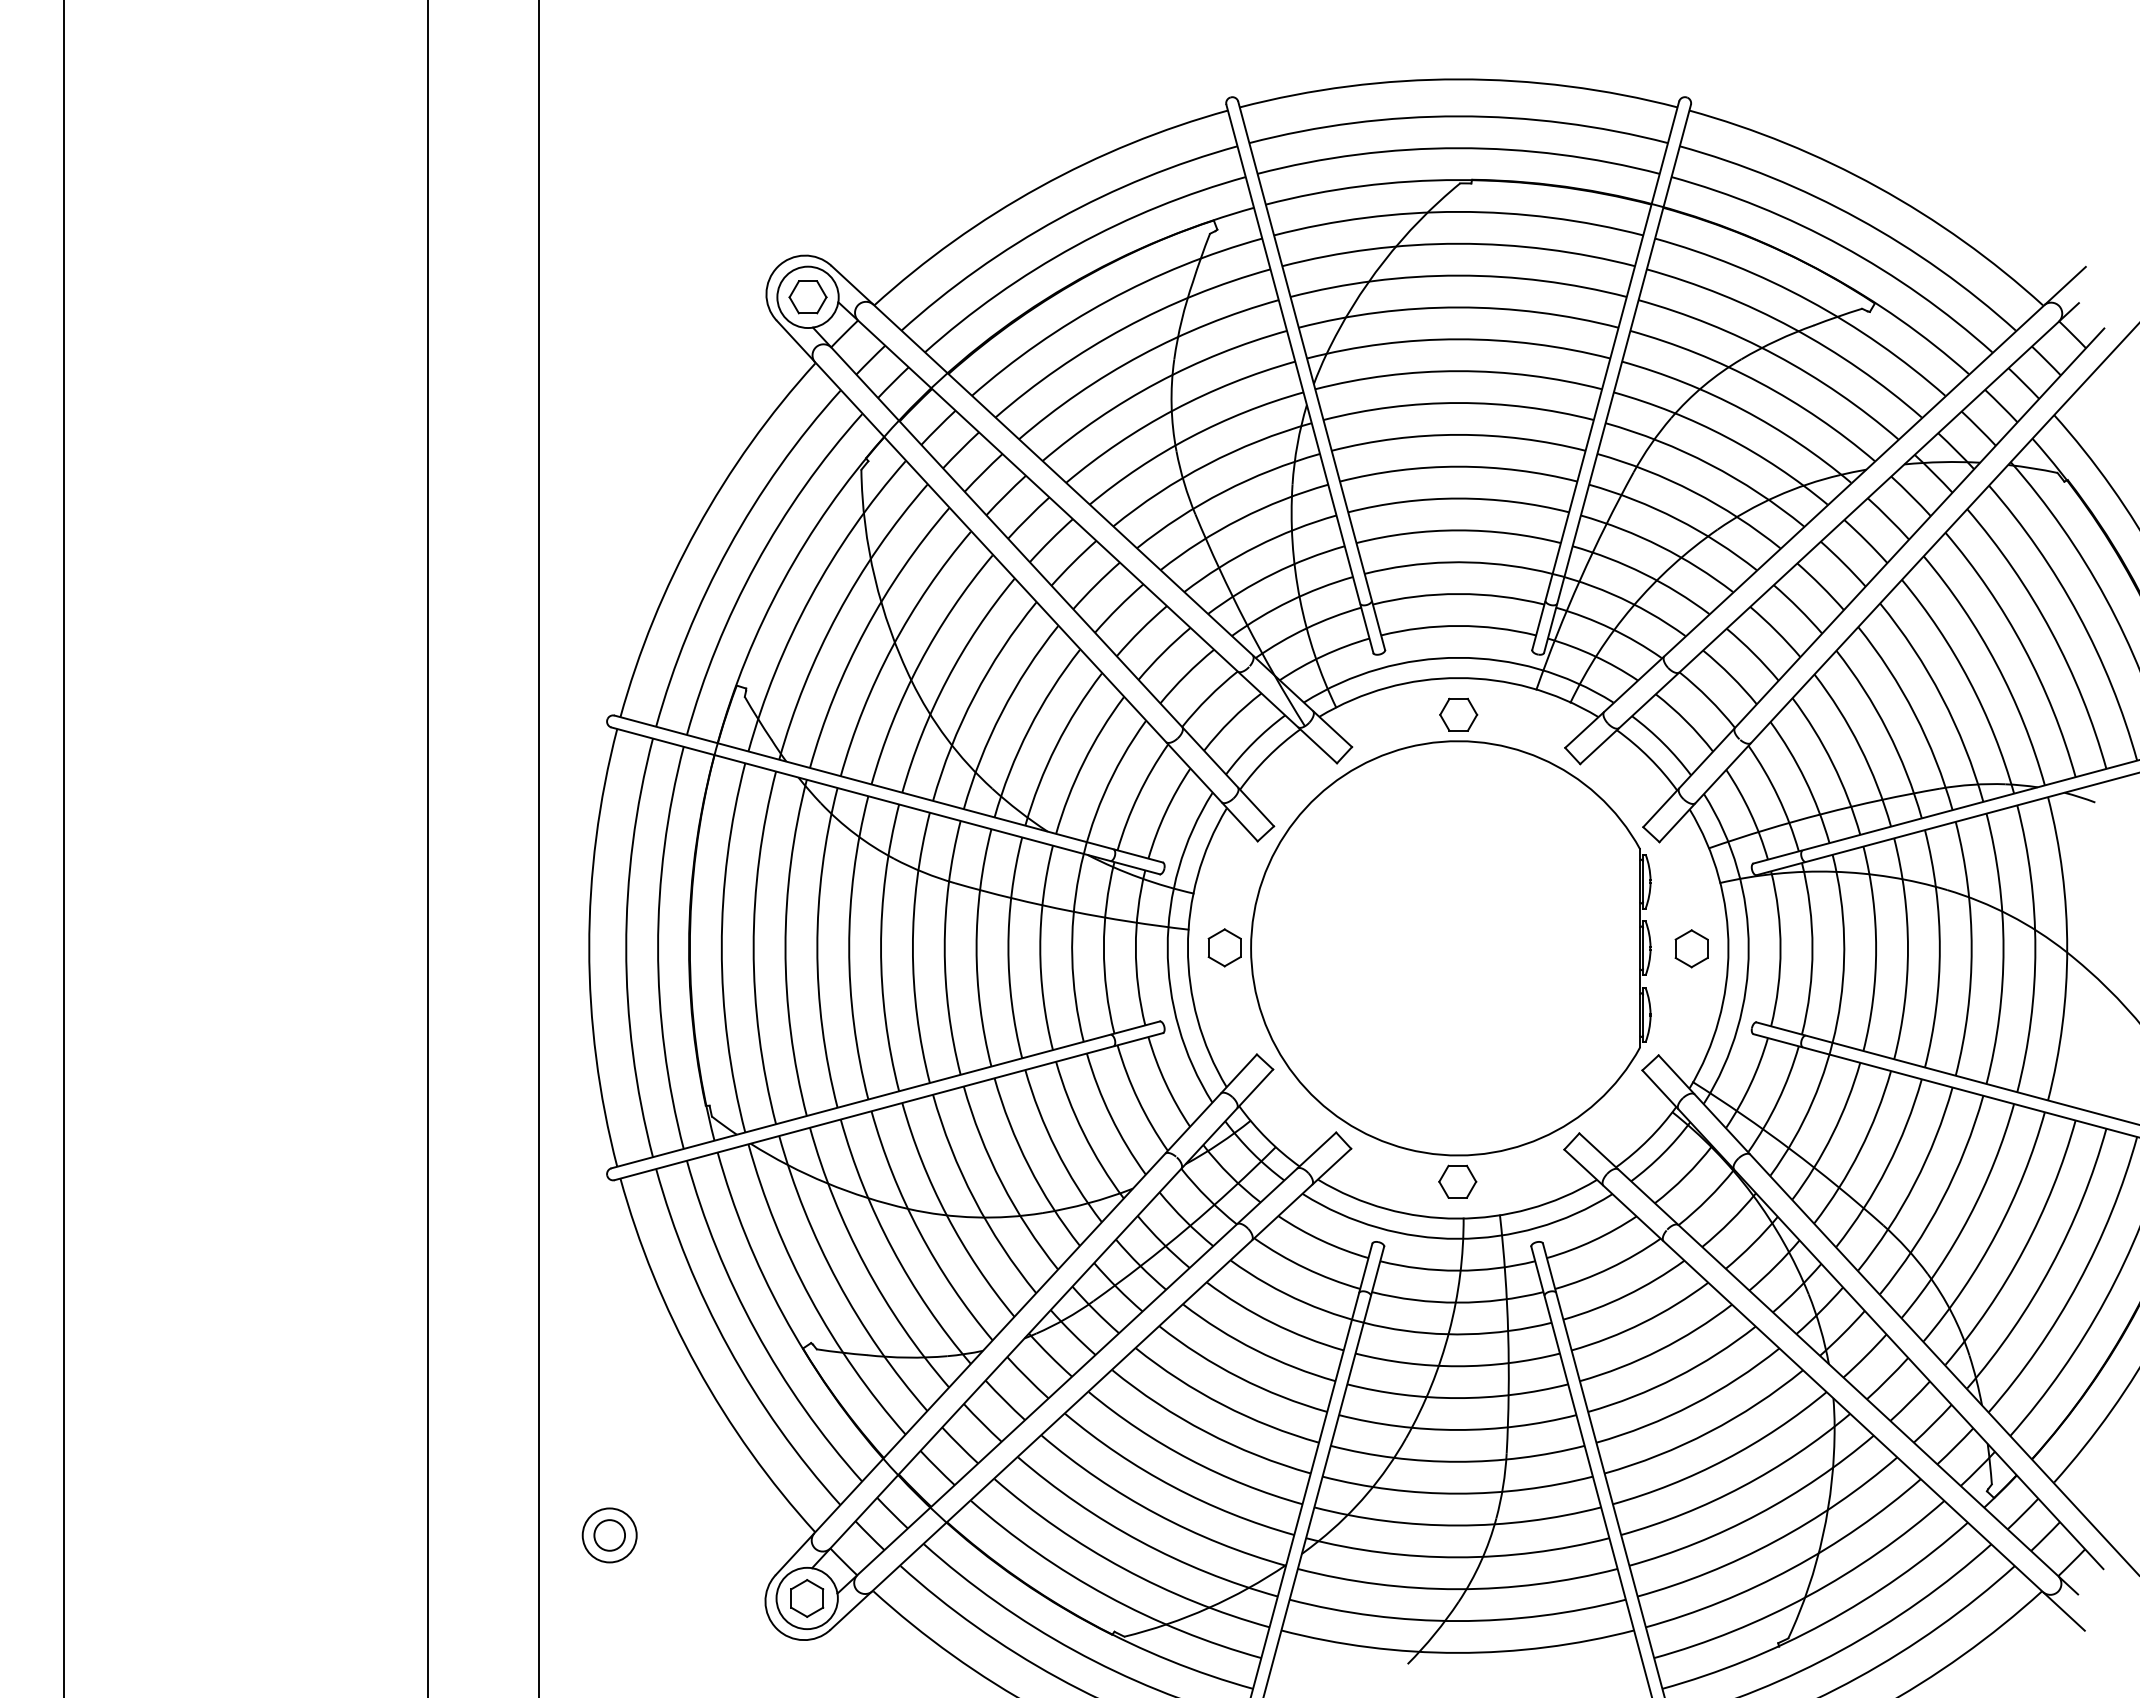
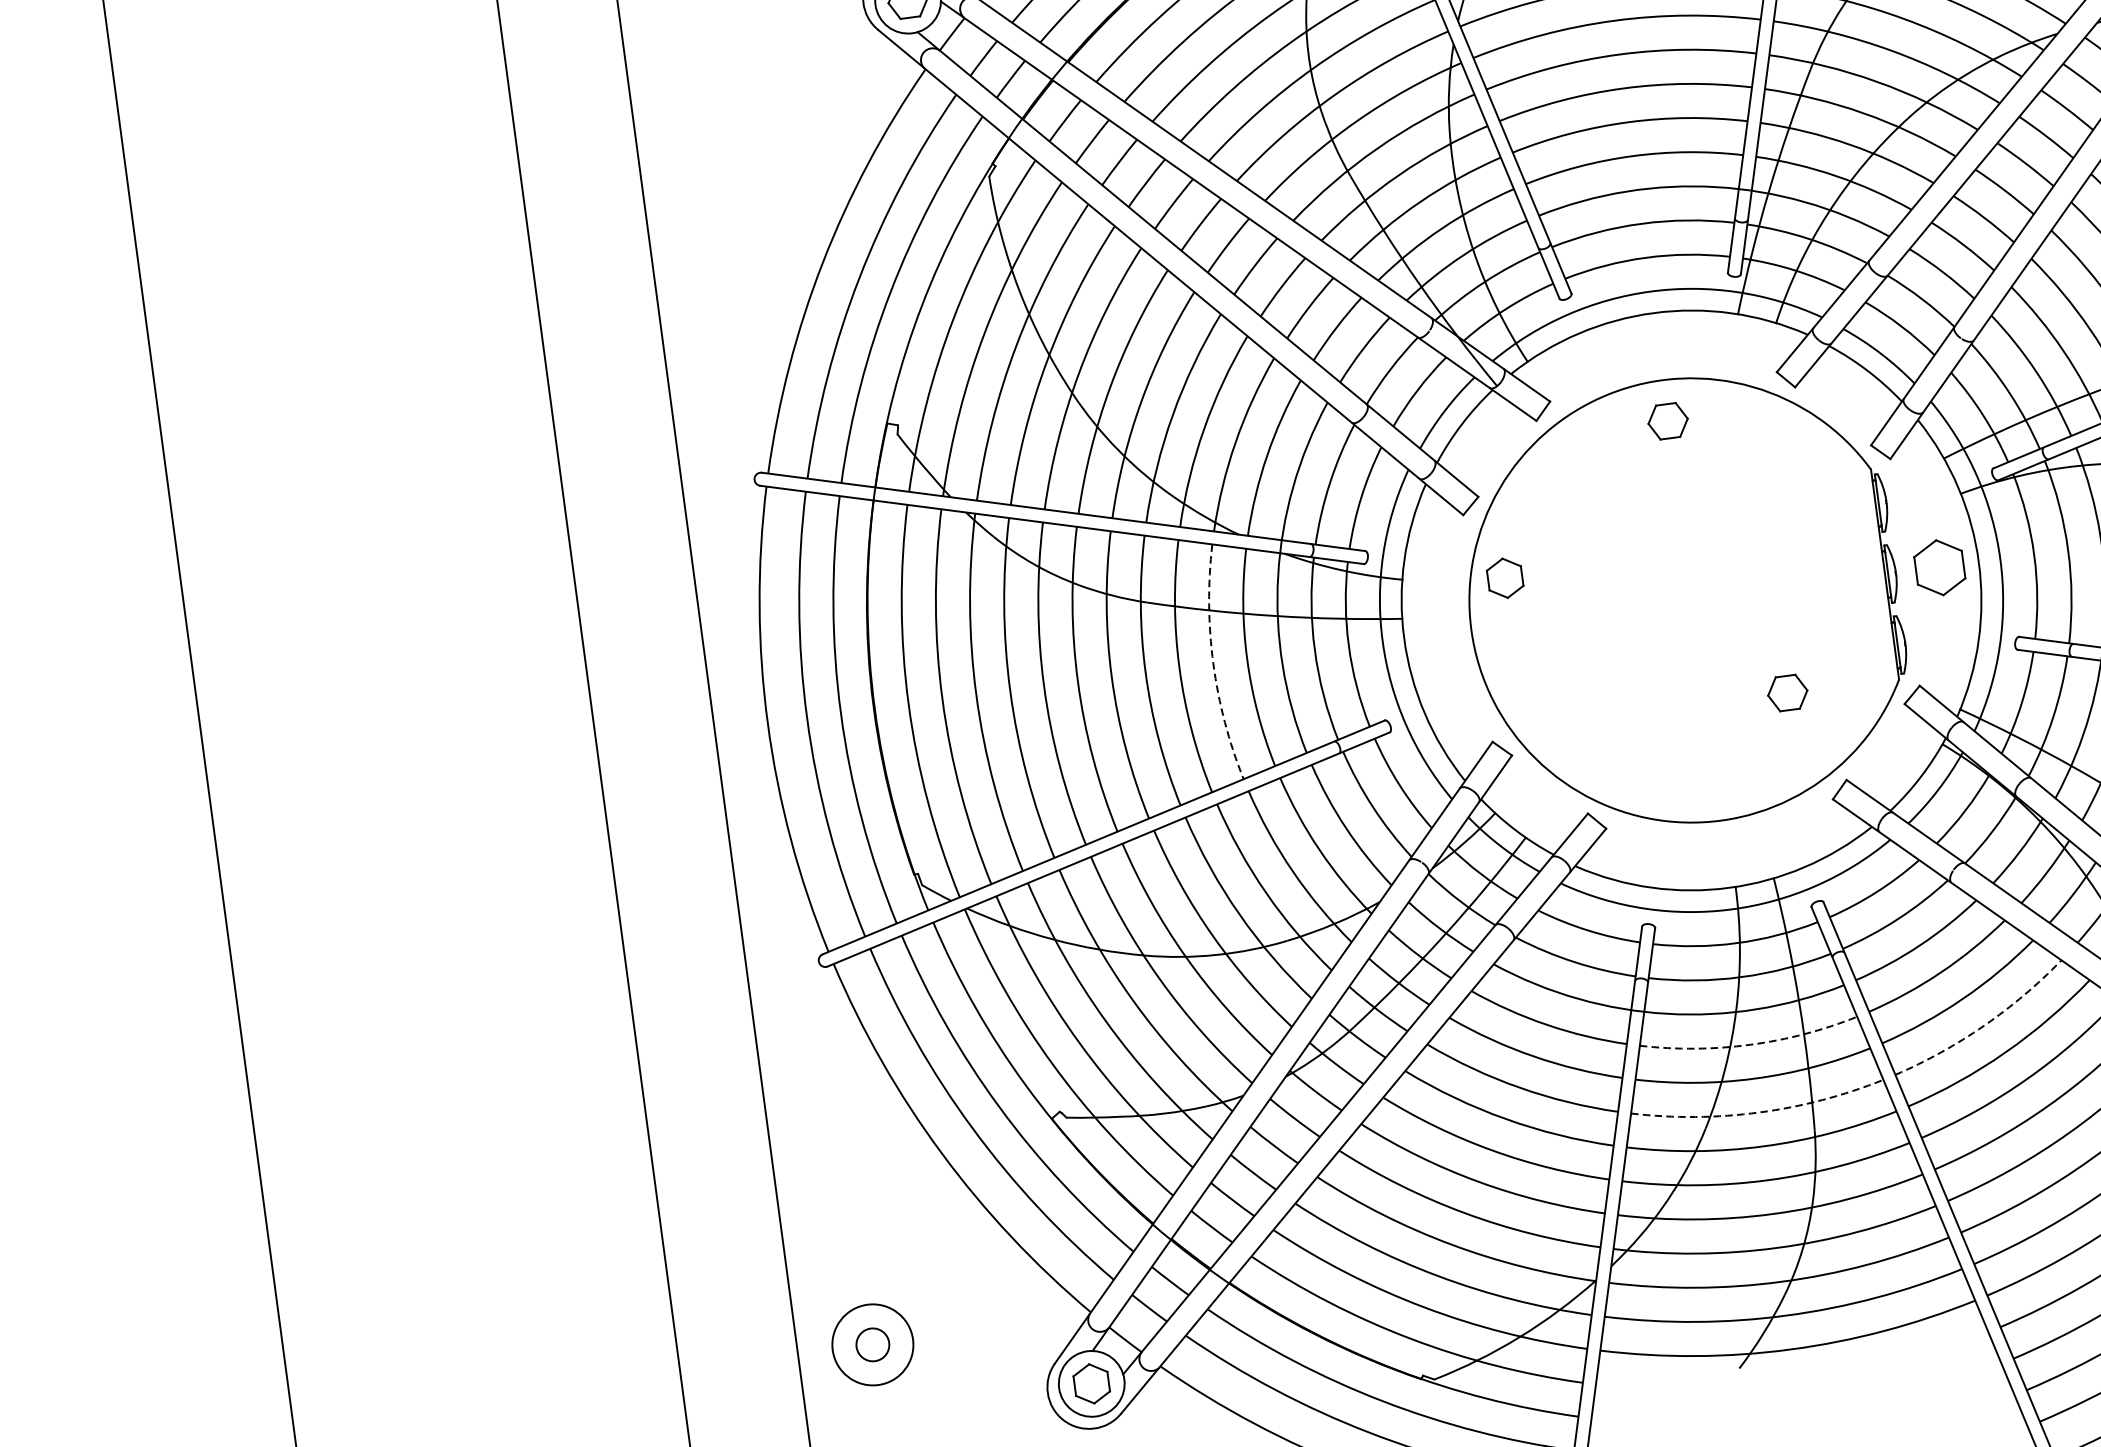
part: (1458, 714) -> (1667, 420), moved
arc: (1008, 947) -> (1213, 663), solid -> dashed
part: (1224, 947) -> (1504, 577), moved
part: (1691, 948) -> (1939, 567), size x1.4
part: (1457, 1181) -> (1787, 692), moved
arc: (1457, 1366) -> (1750, 1045), solid -> dashed
arc: (1676, 1377) -> (1984, 1025), solid -> dashed
arc: (1457, 1429) -> (1759, 1112), solid -> dashed
circle: (609, 1535) -> (872, 1344), size x1.4

